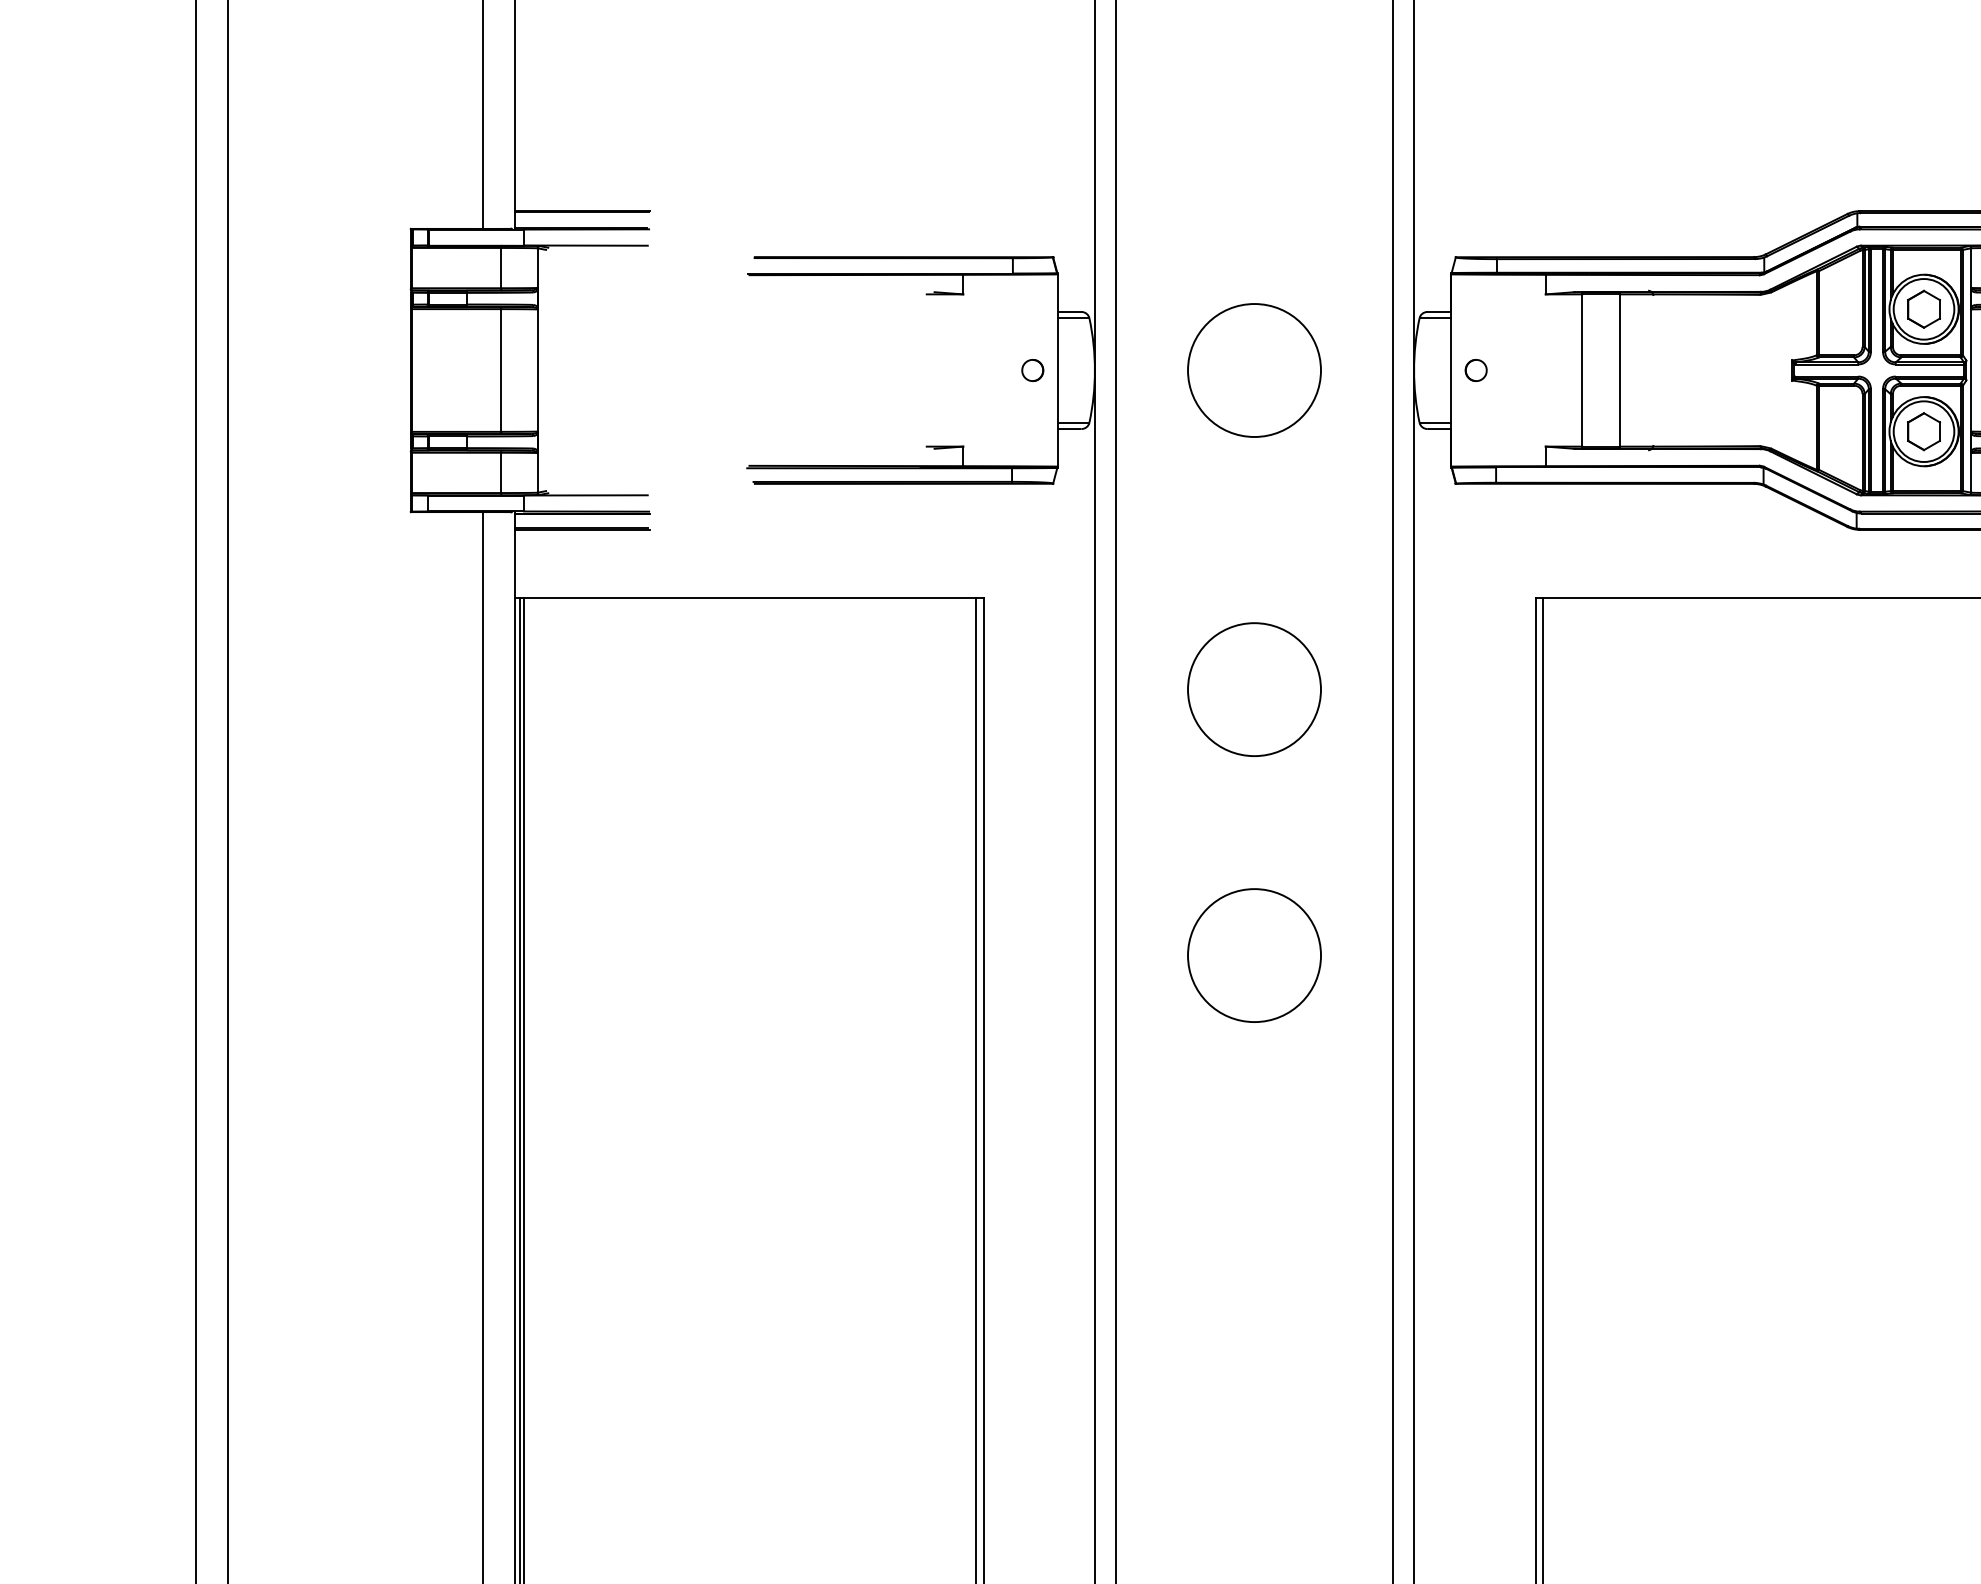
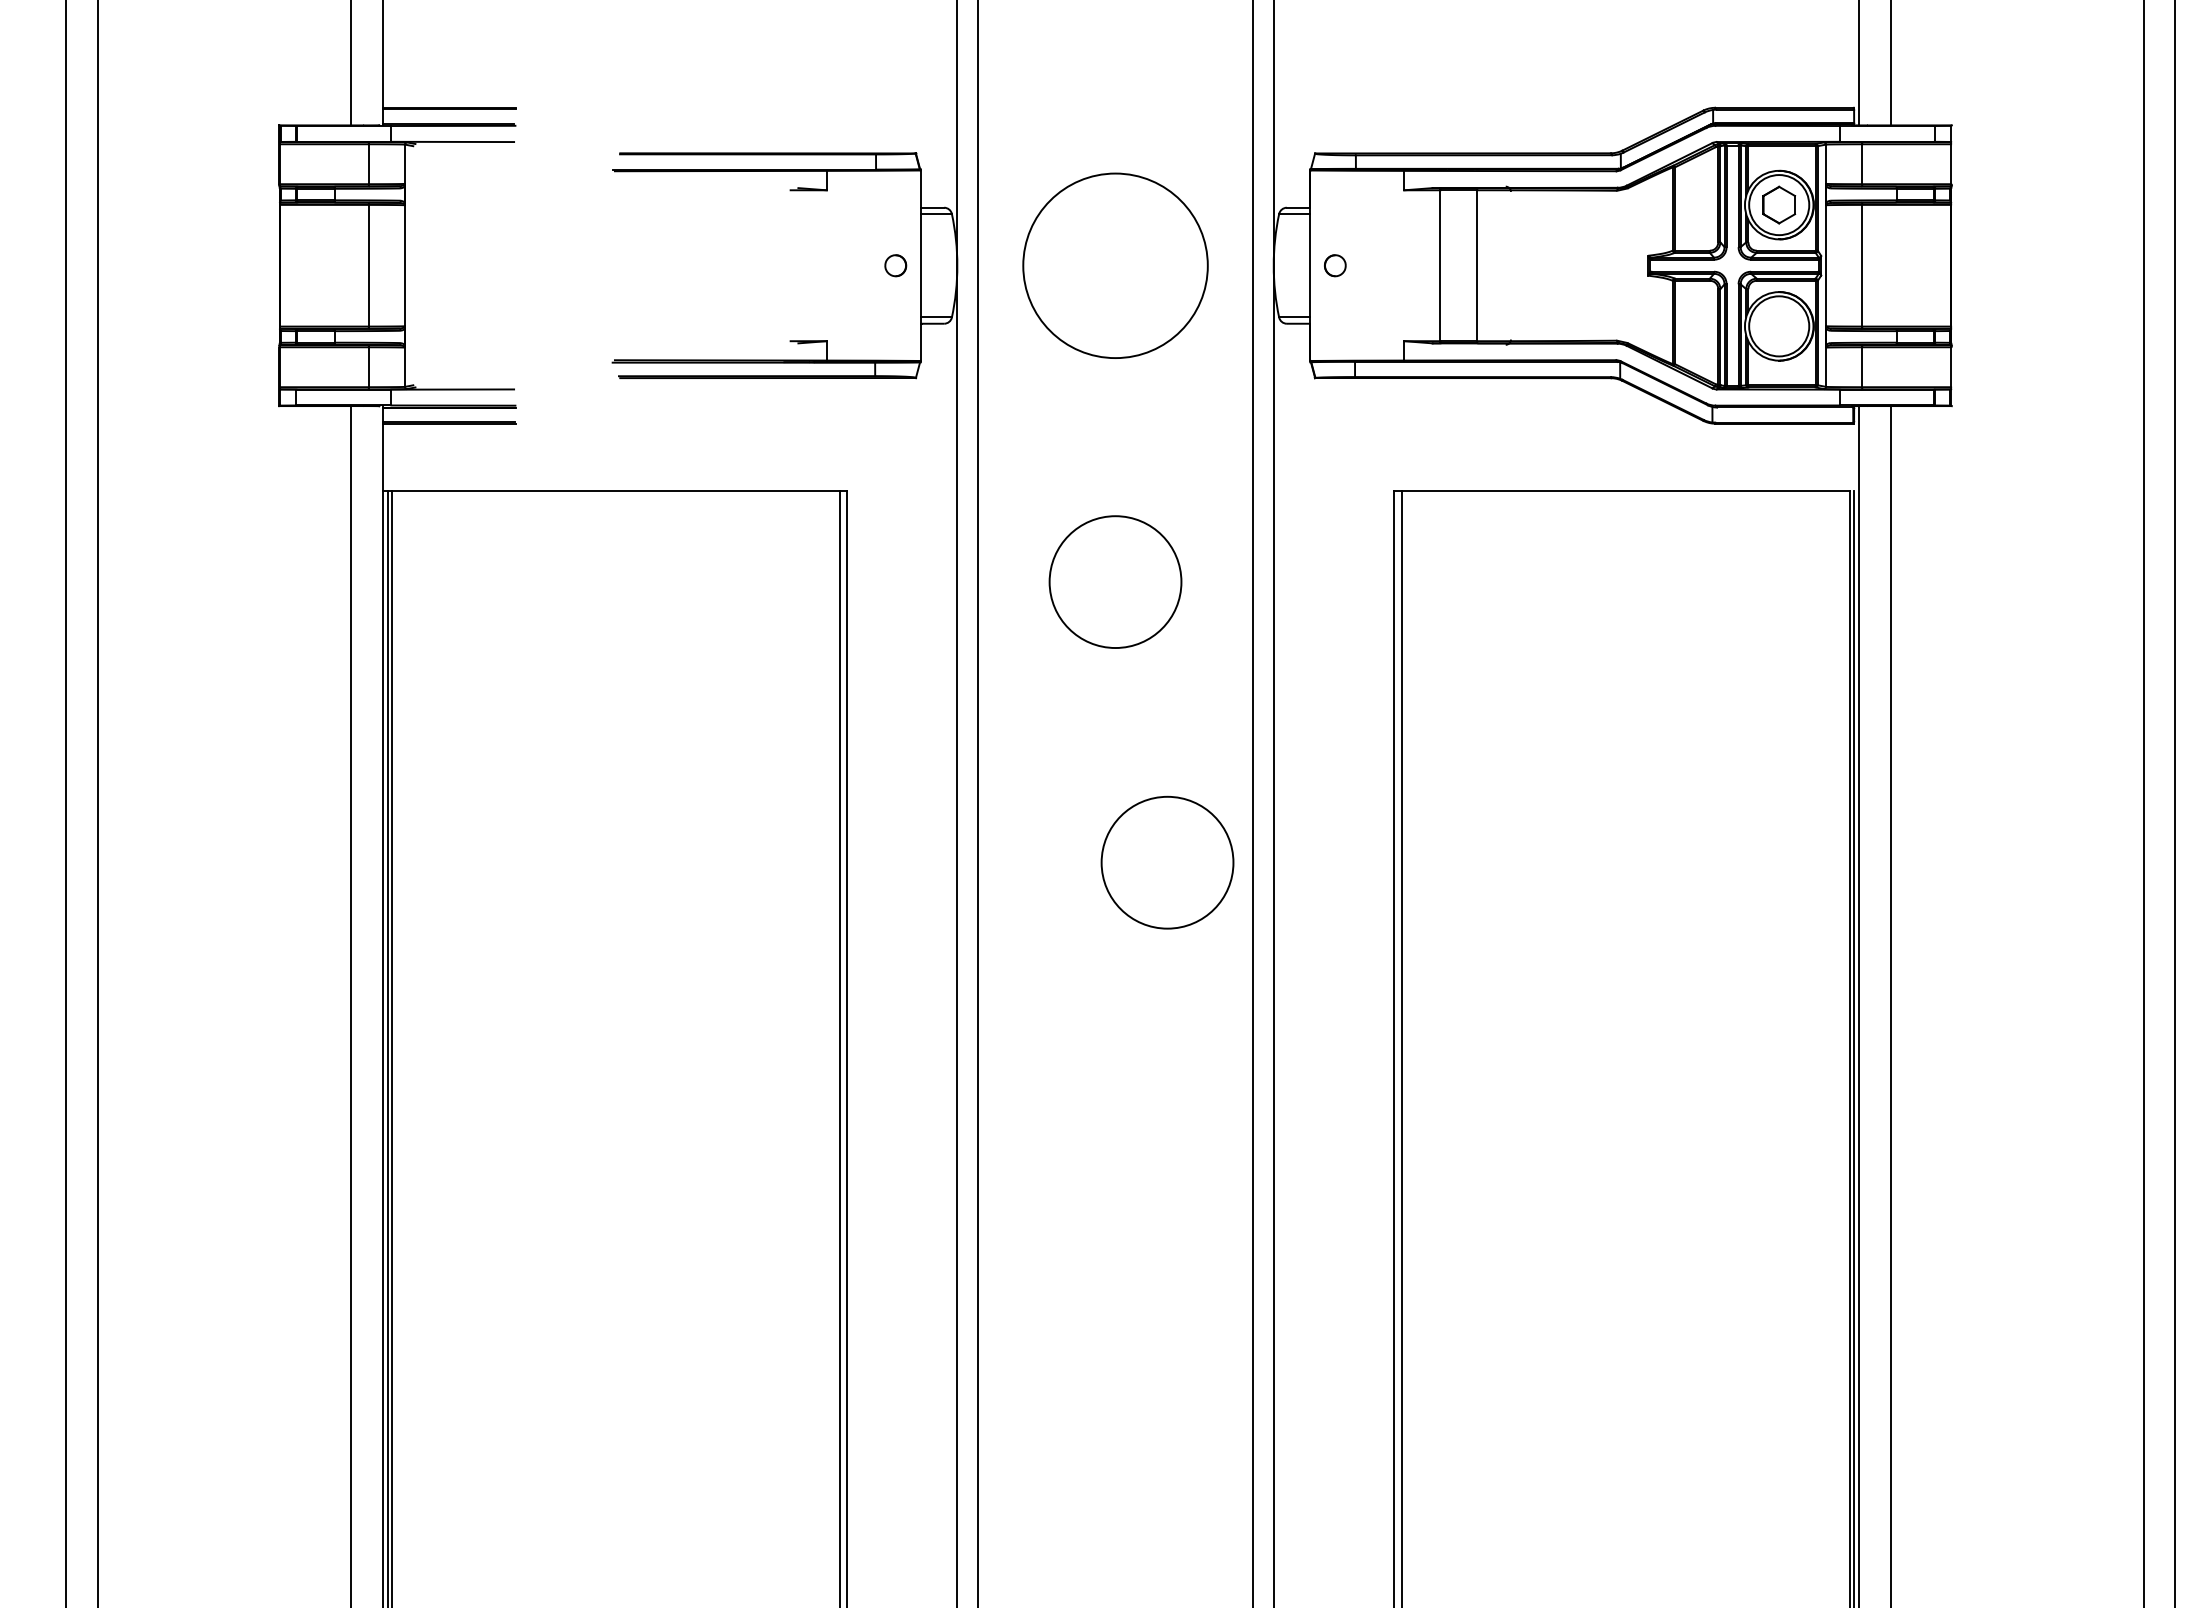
circle: (1254, 370) -> (1115, 265), size x1.4
part: (1924, 431) -> (1779, 326), removed
circle: (1254, 955) -> (1167, 862), moved

